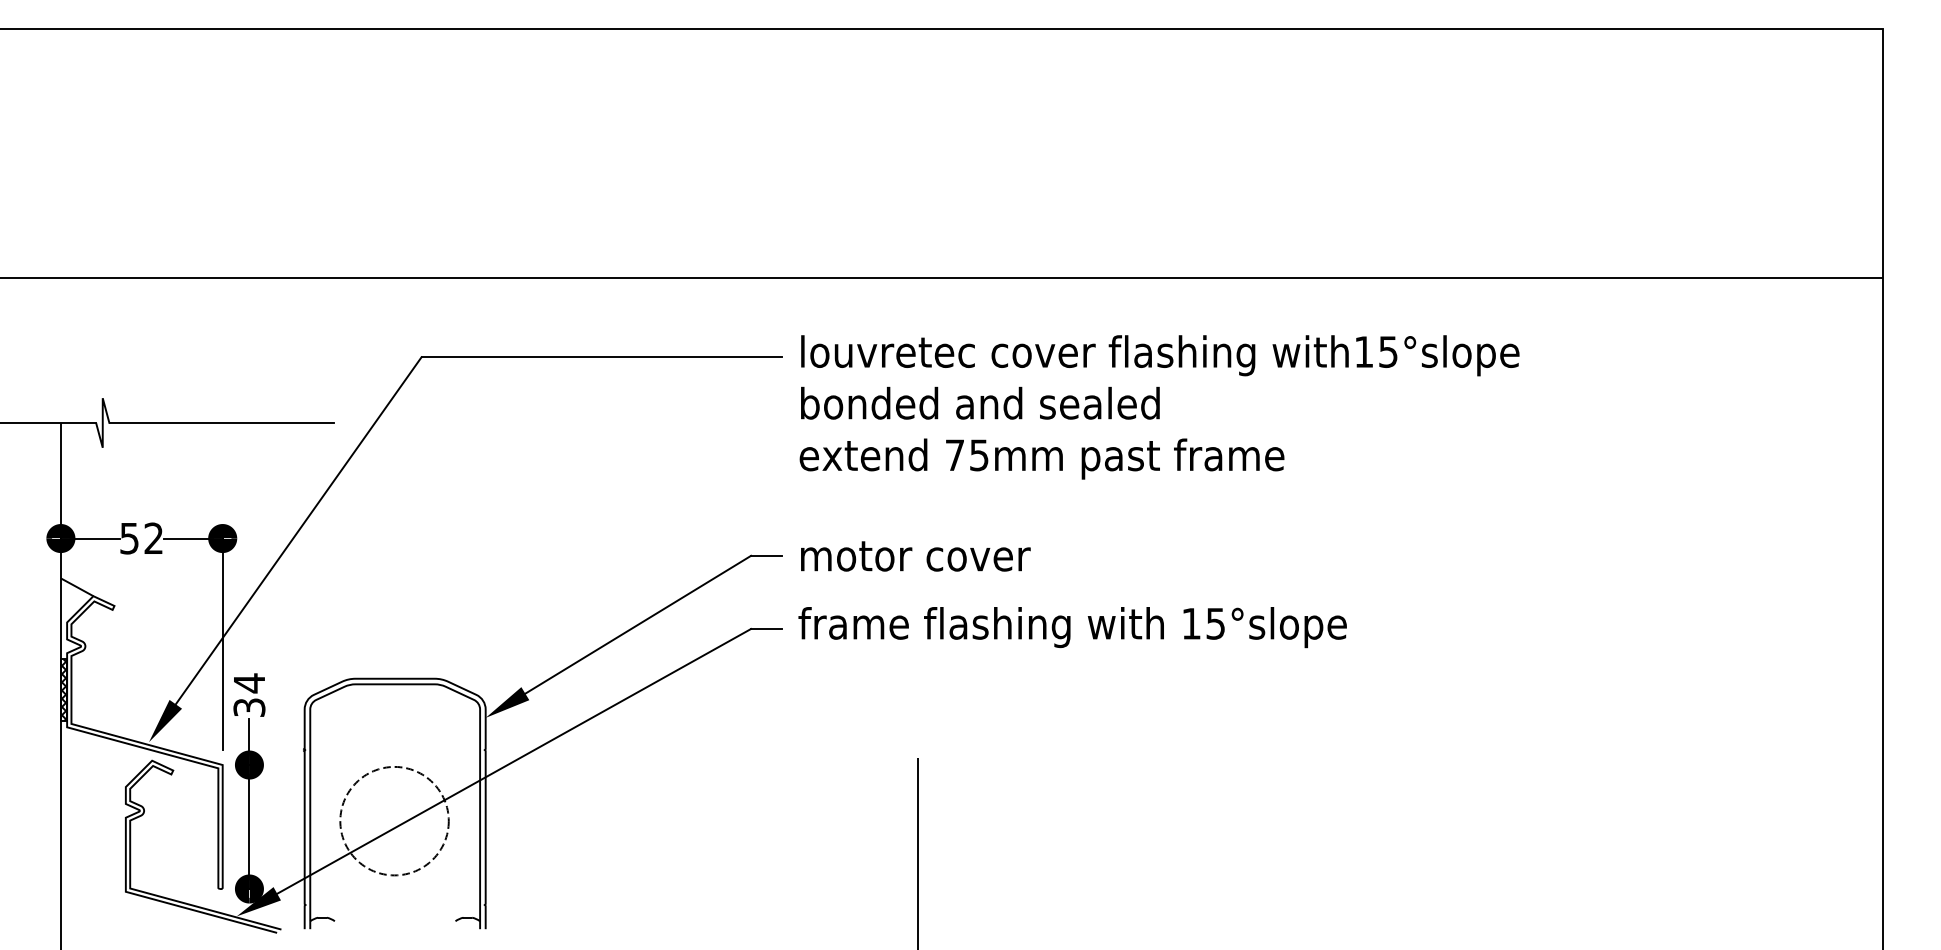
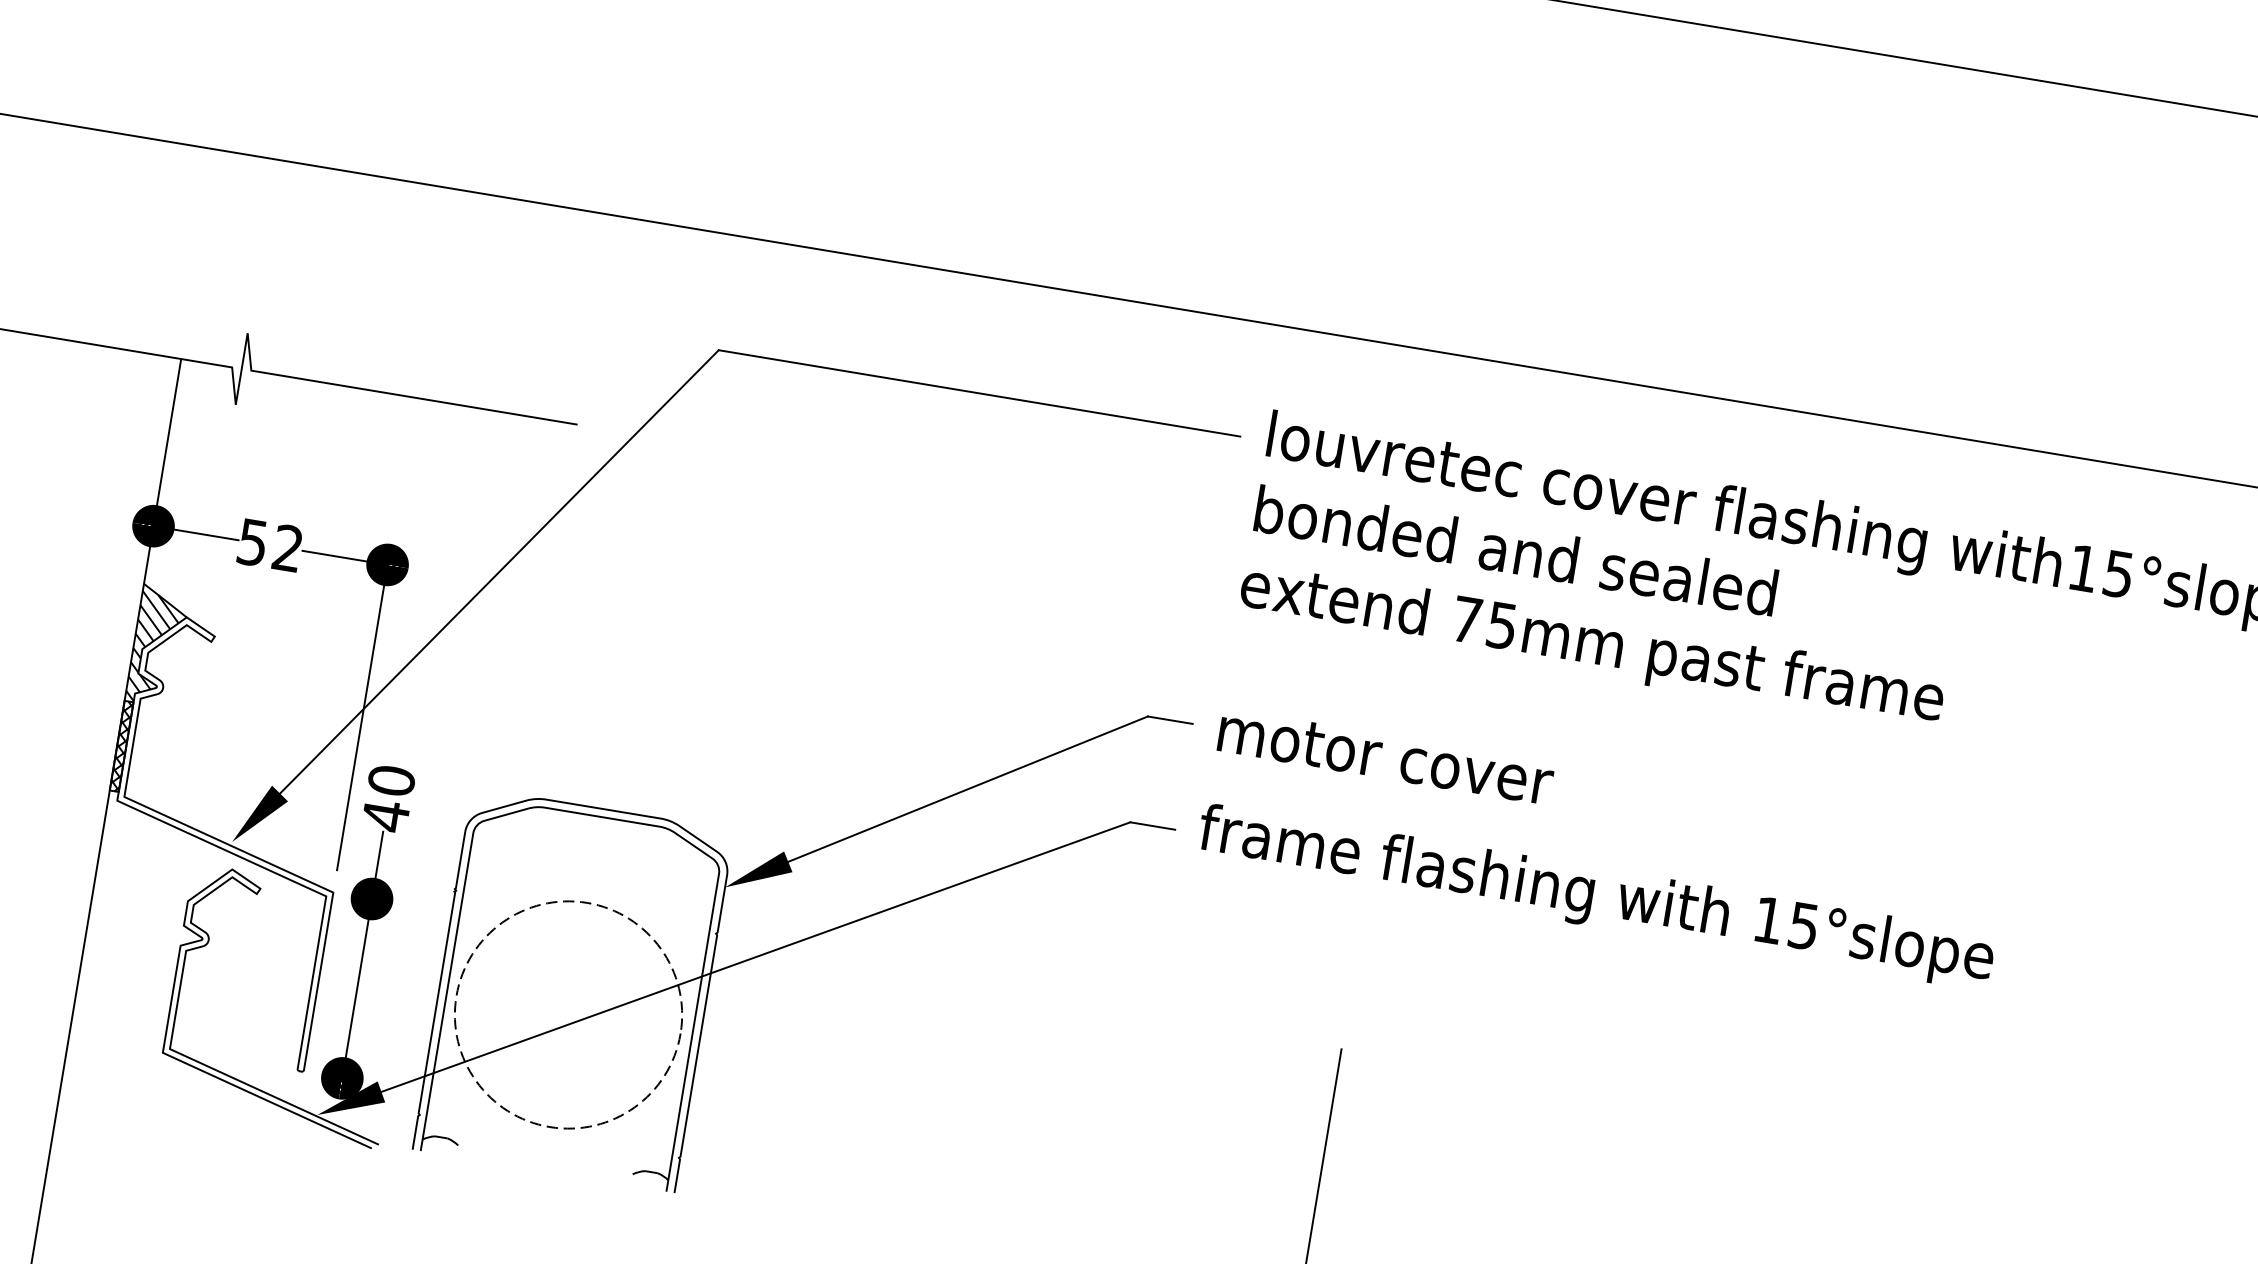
hatch: (74, 620) -> (153, 648), added
text: (249, 695) -> (388, 798), 34 -> 40
circle: (394, 820) -> (568, 1013), size x1.43

